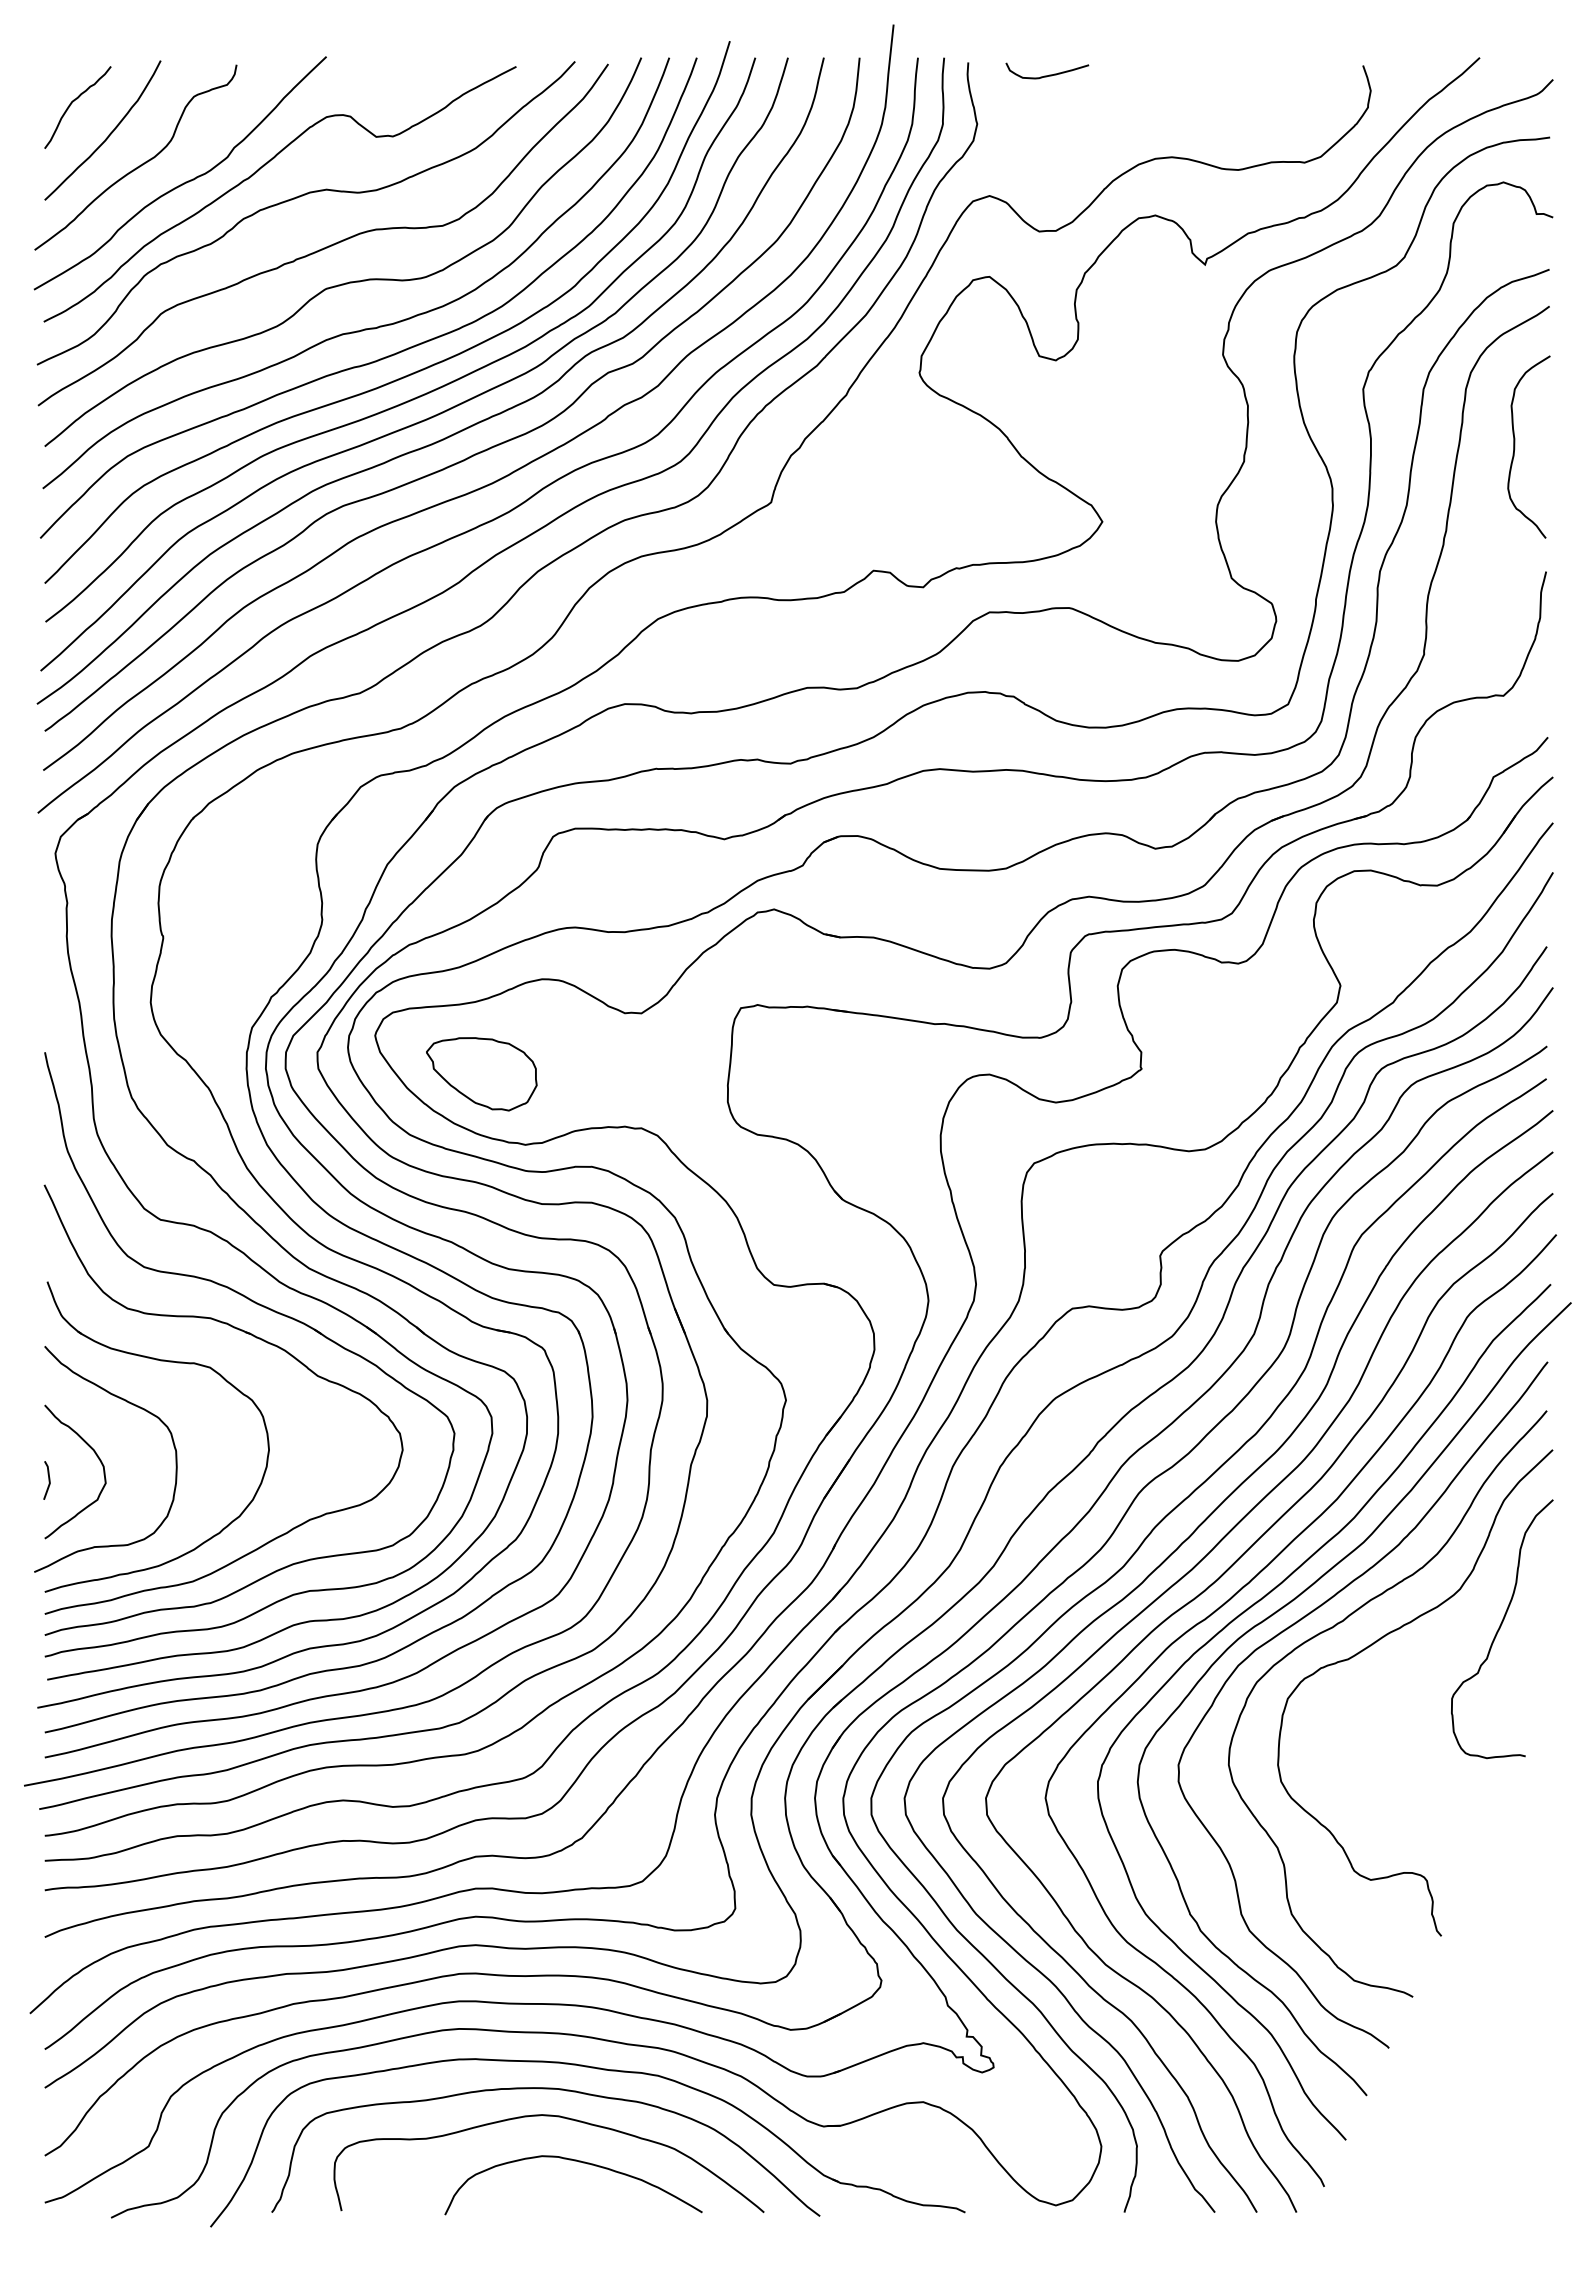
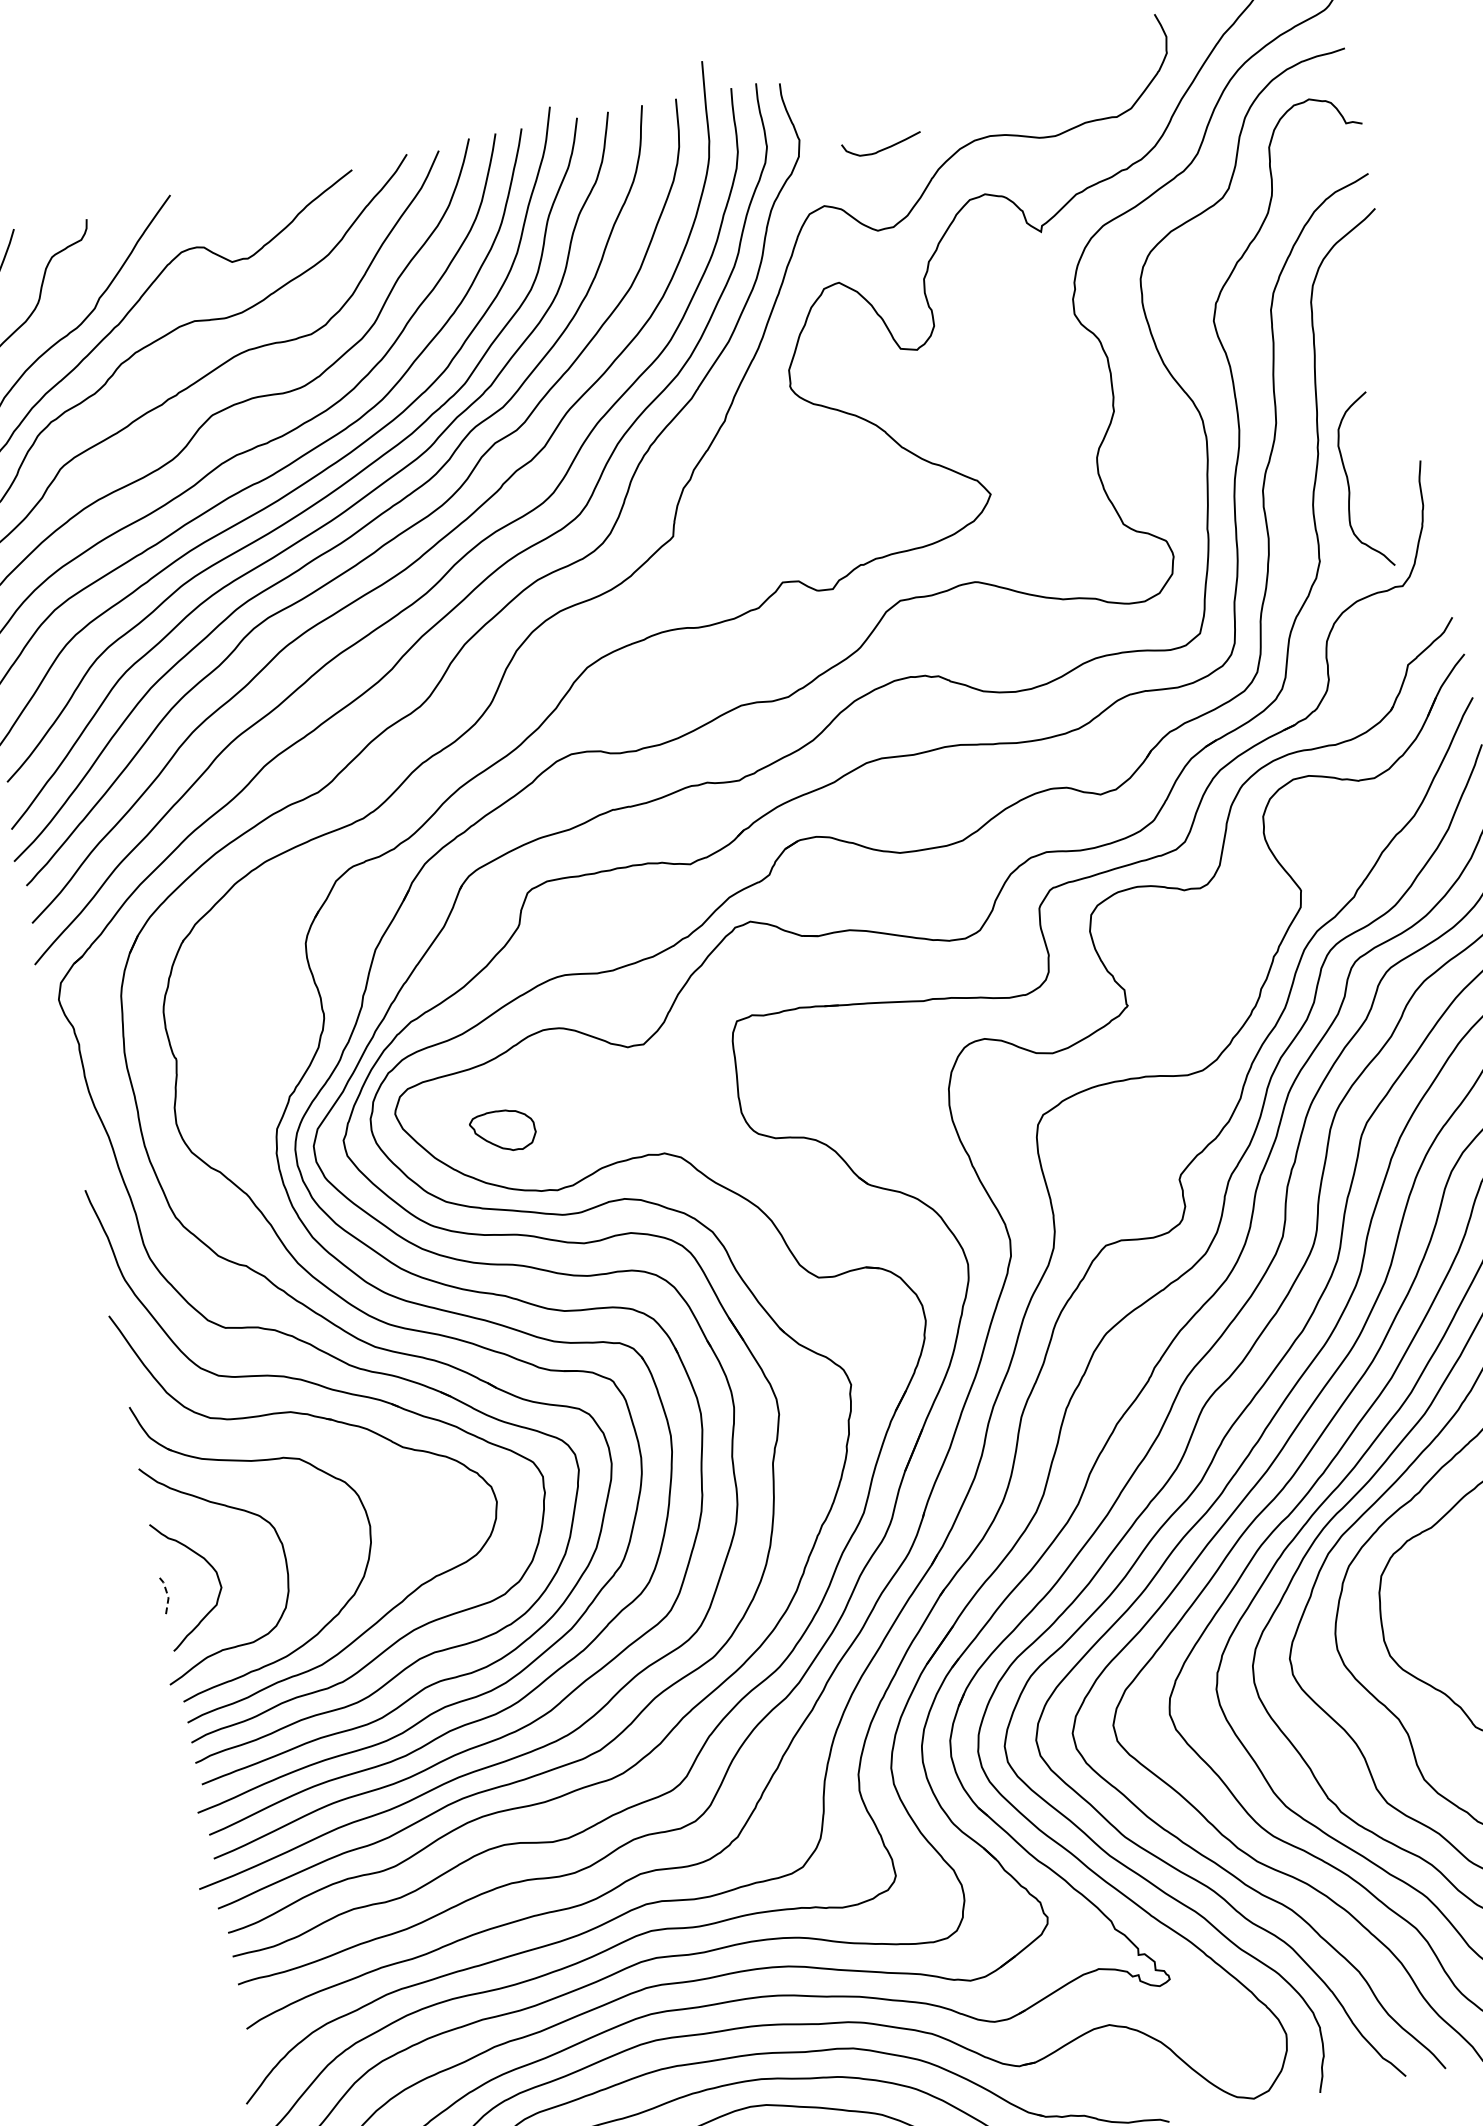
curve: (1049, 74) -> (884, 147), moved
curve: (1515, 446) -> (1349, 483), moved
part: (481, 1074) -> (503, 1131), size x0.6
line: (49, 1480) -> (167, 1595), solid -> dashed

